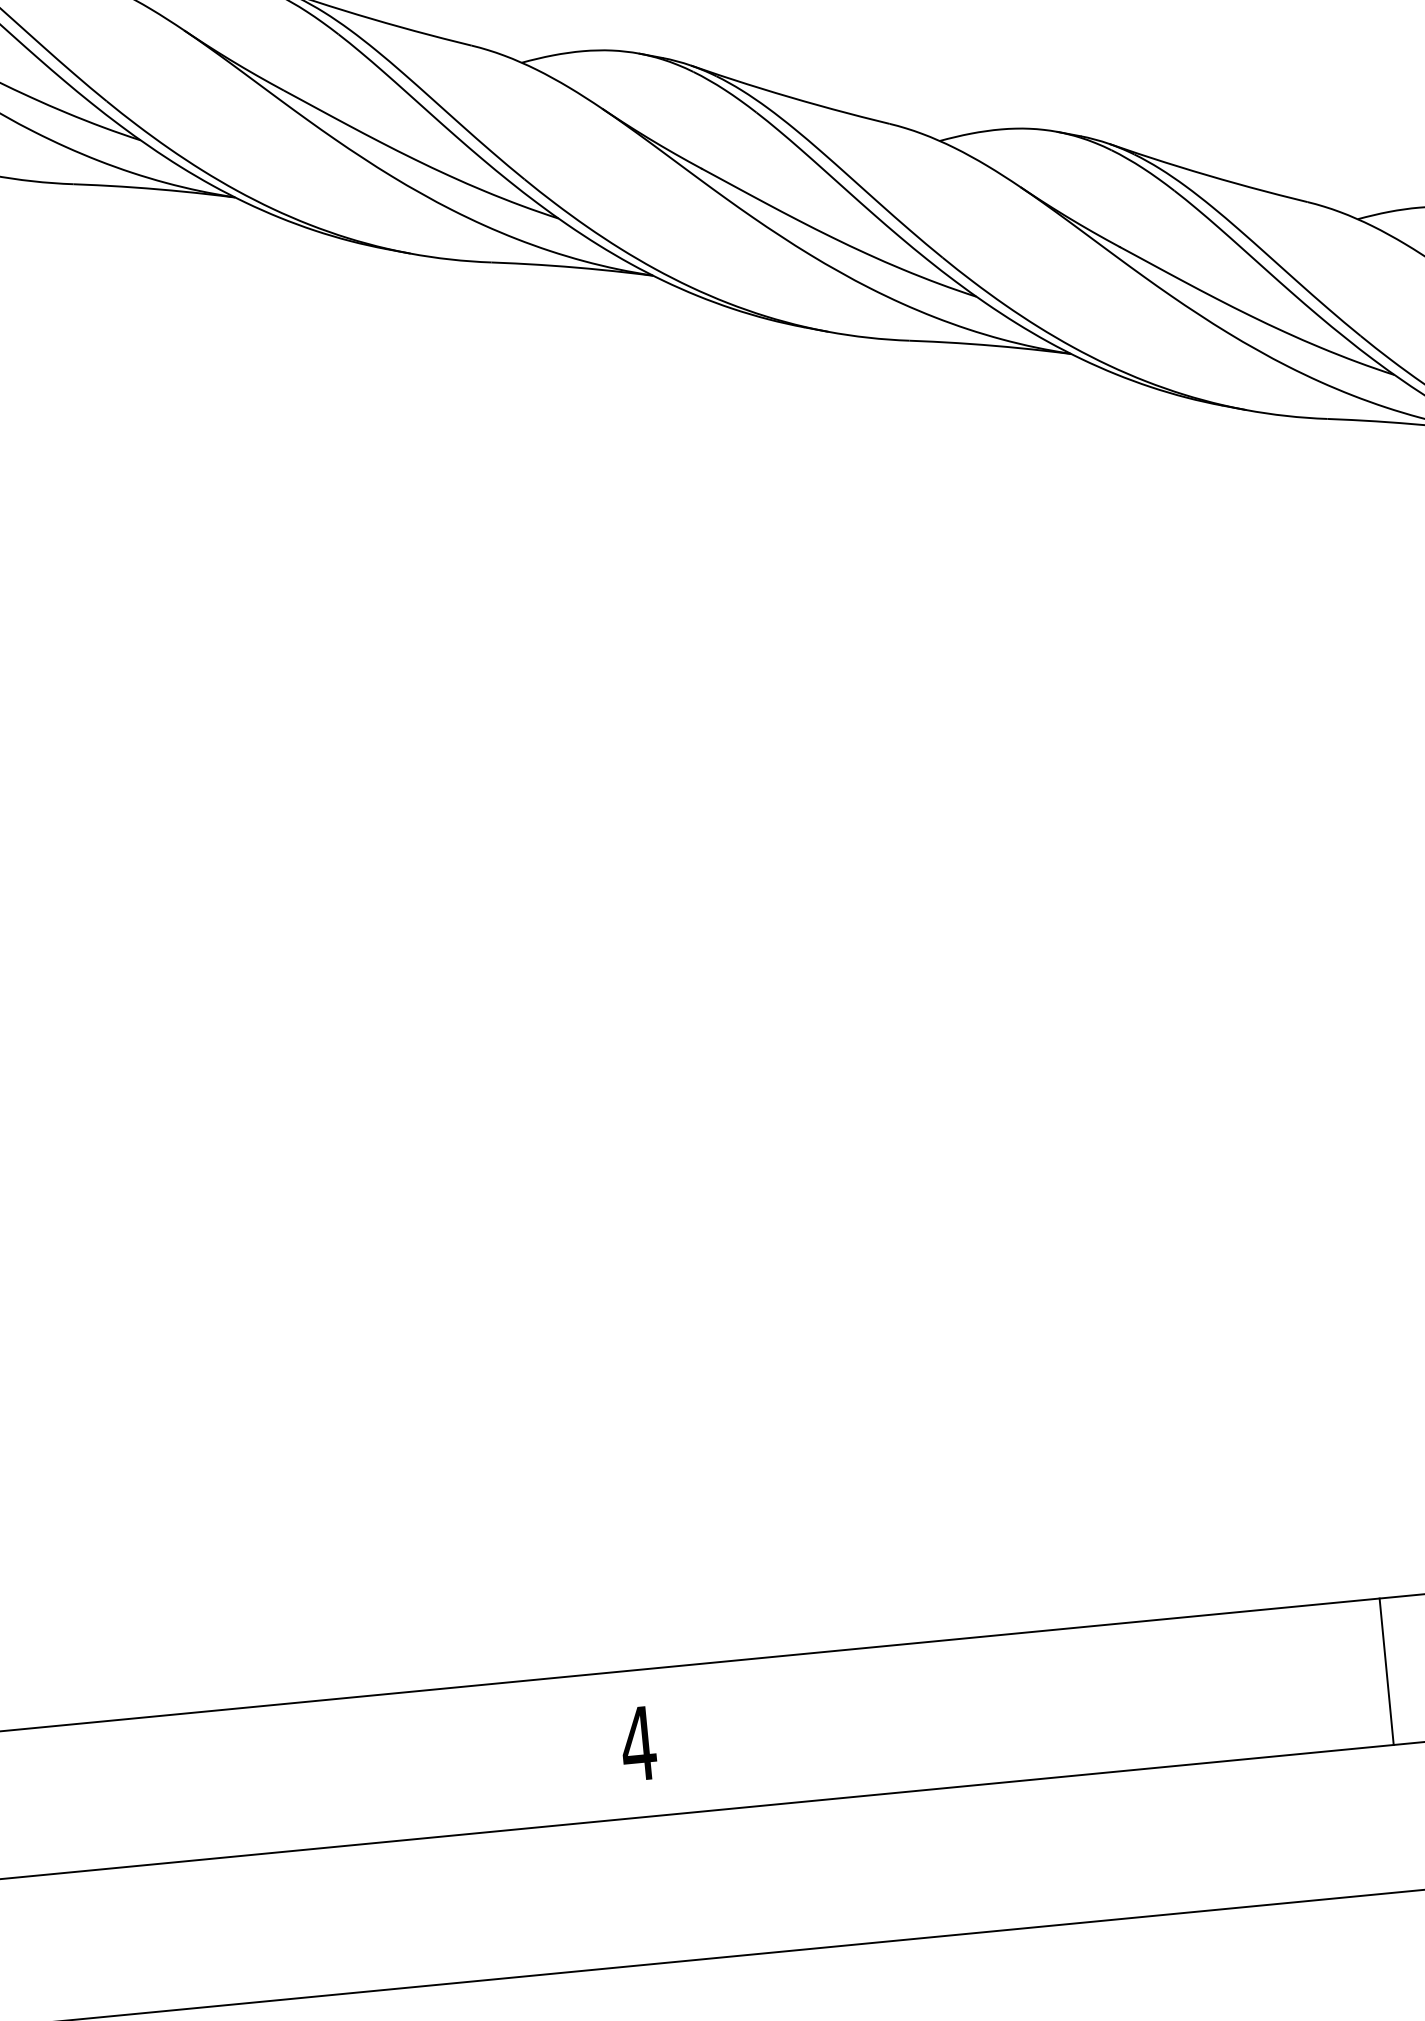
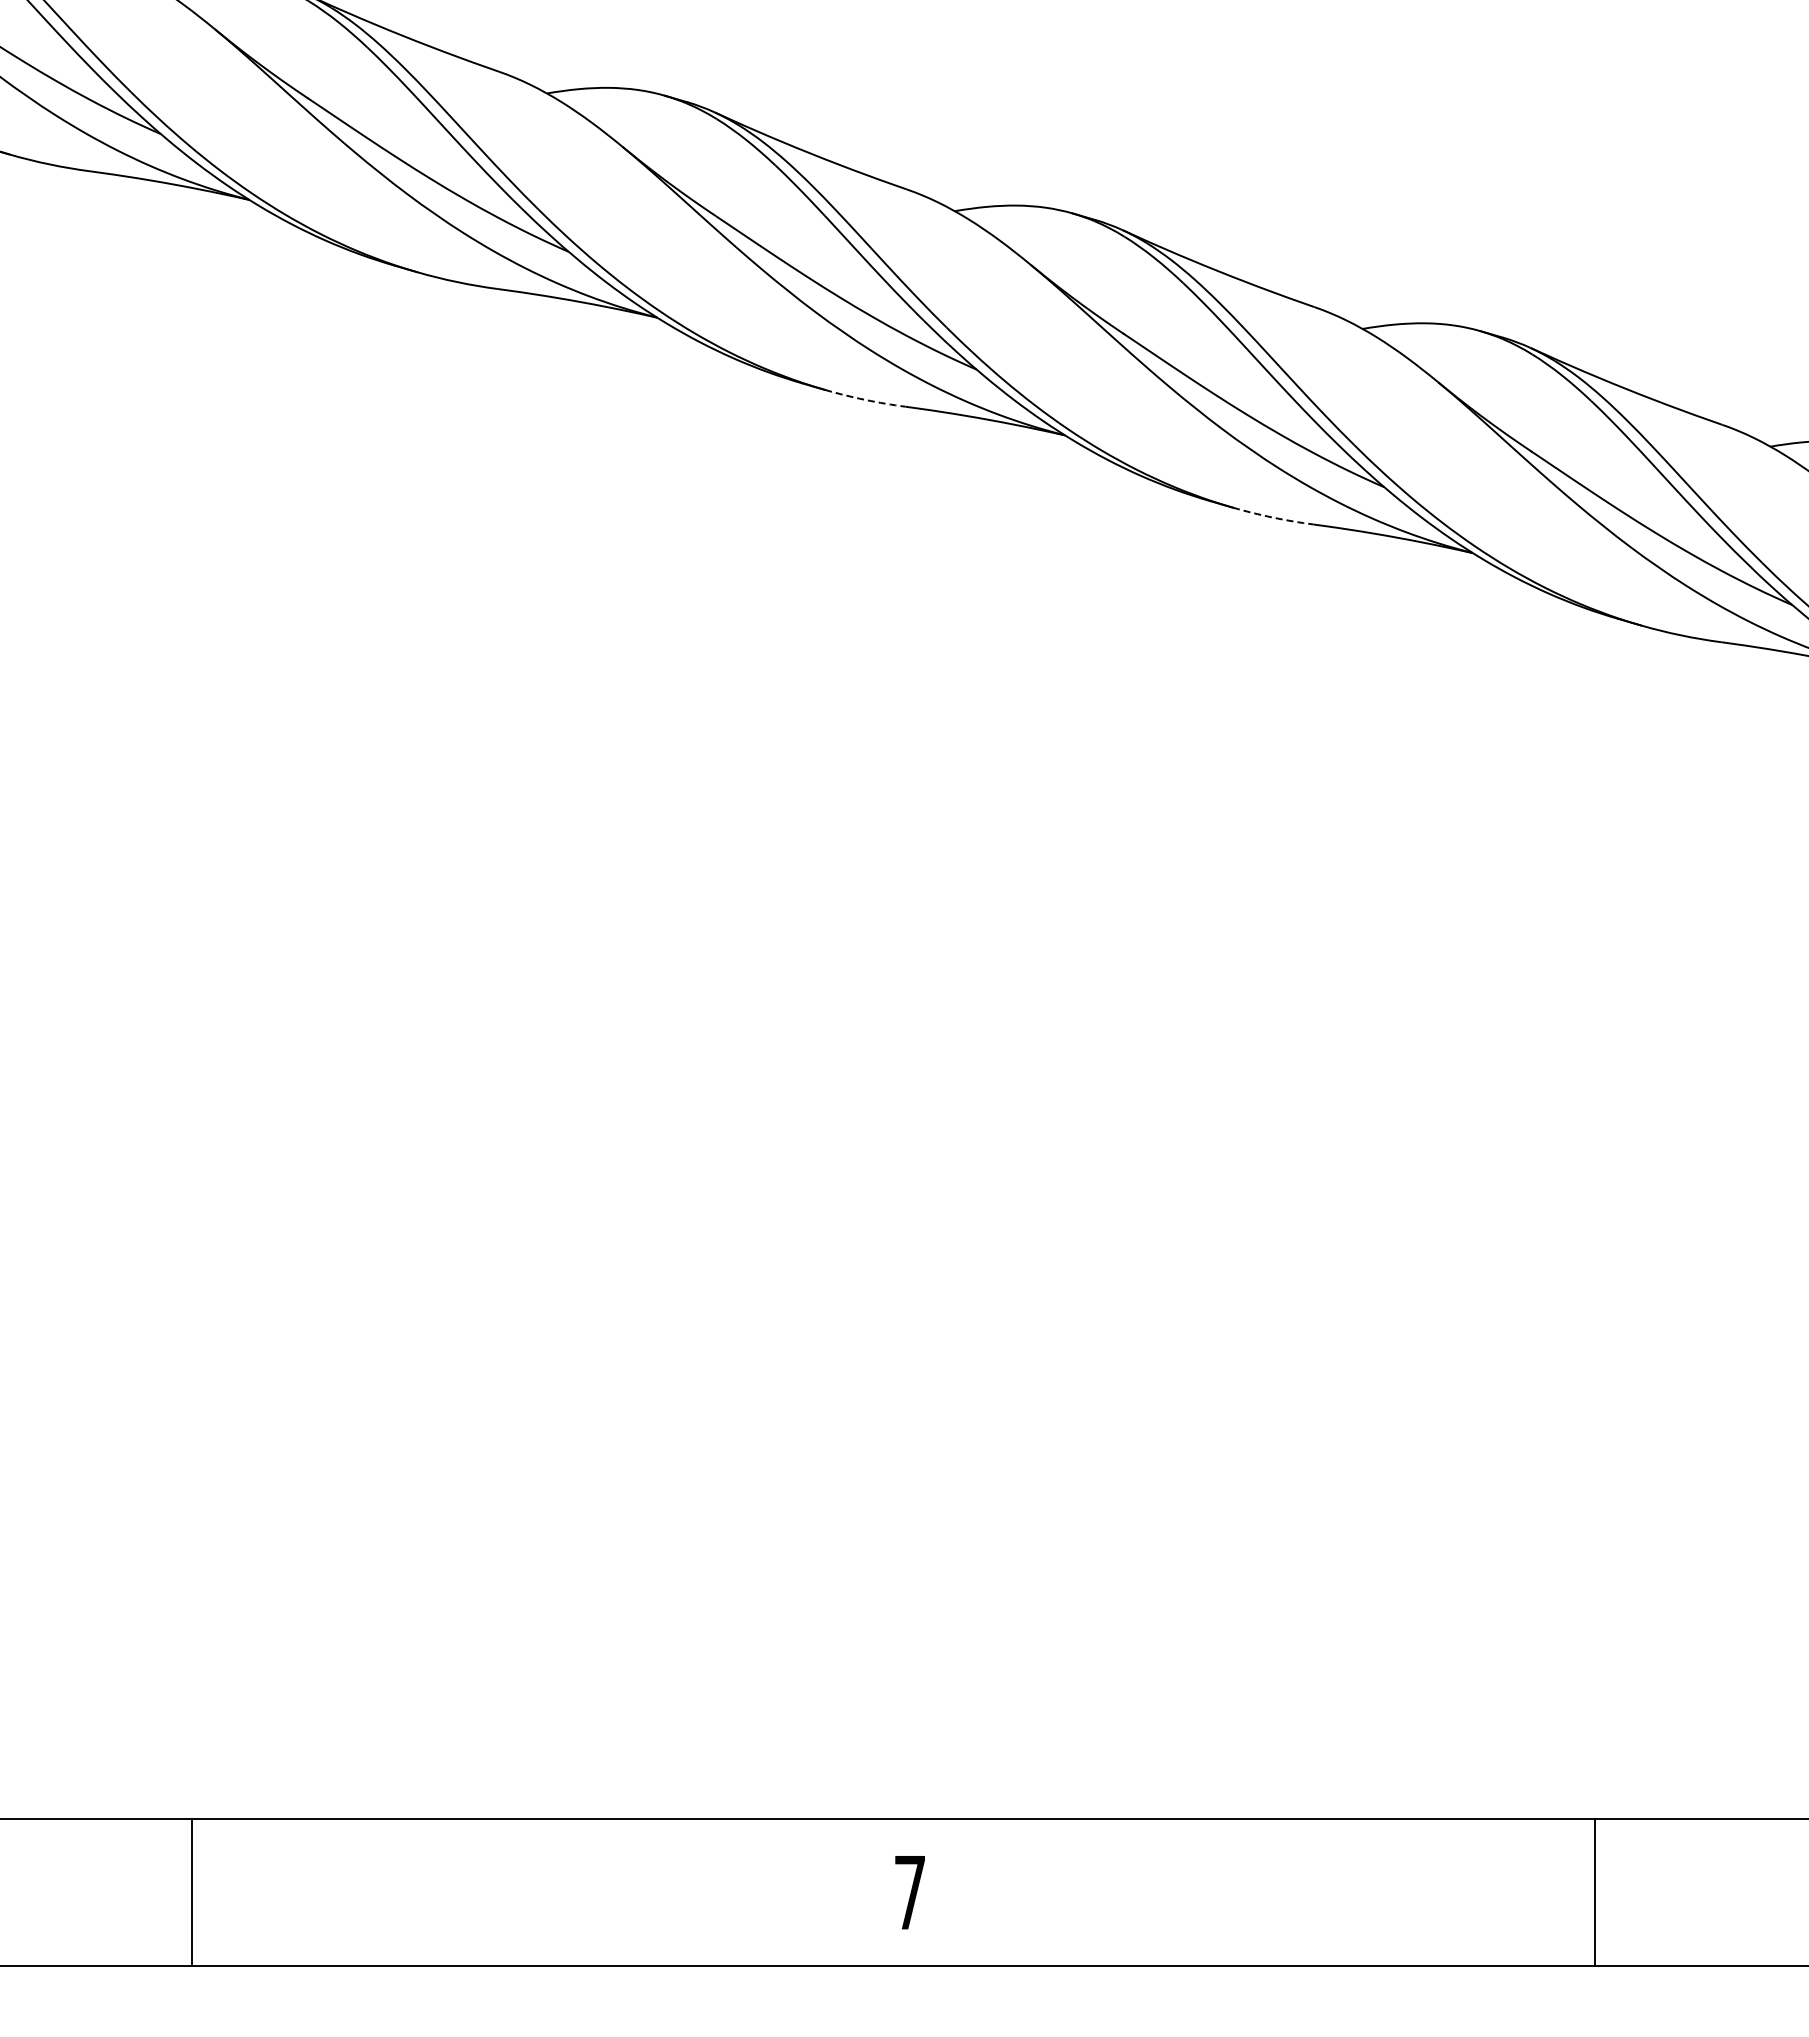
arc: (450, 259) -> (865, 399), solid -> dashed
arc: (867, 337) -> (1272, 517), solid -> dashed
line: (1386, 1671) -> (1595, 1892), moved
text: (638, 1743) -> (909, 1892), 4 -> 7

